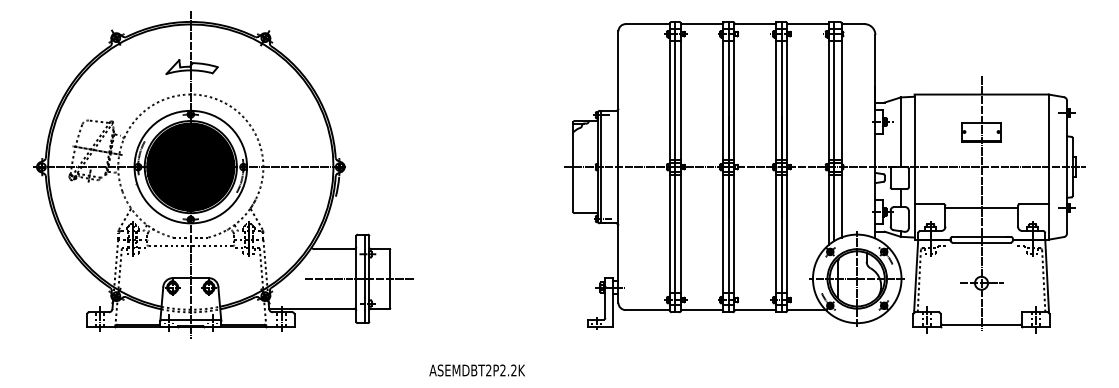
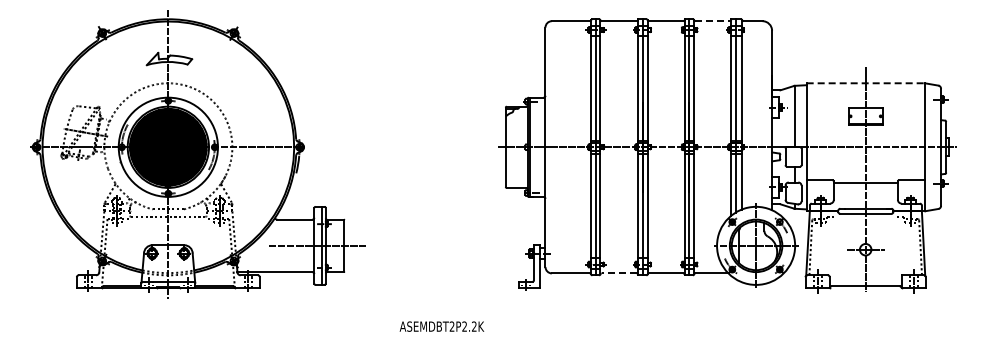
line: (808, 24) -> (713, 21), solid -> dashed
line: (982, 94) -> (866, 83), solid -> dashed
line: (702, 310) -> (619, 273), solid -> dashed
text: (476, 370) -> (441, 326), moved

